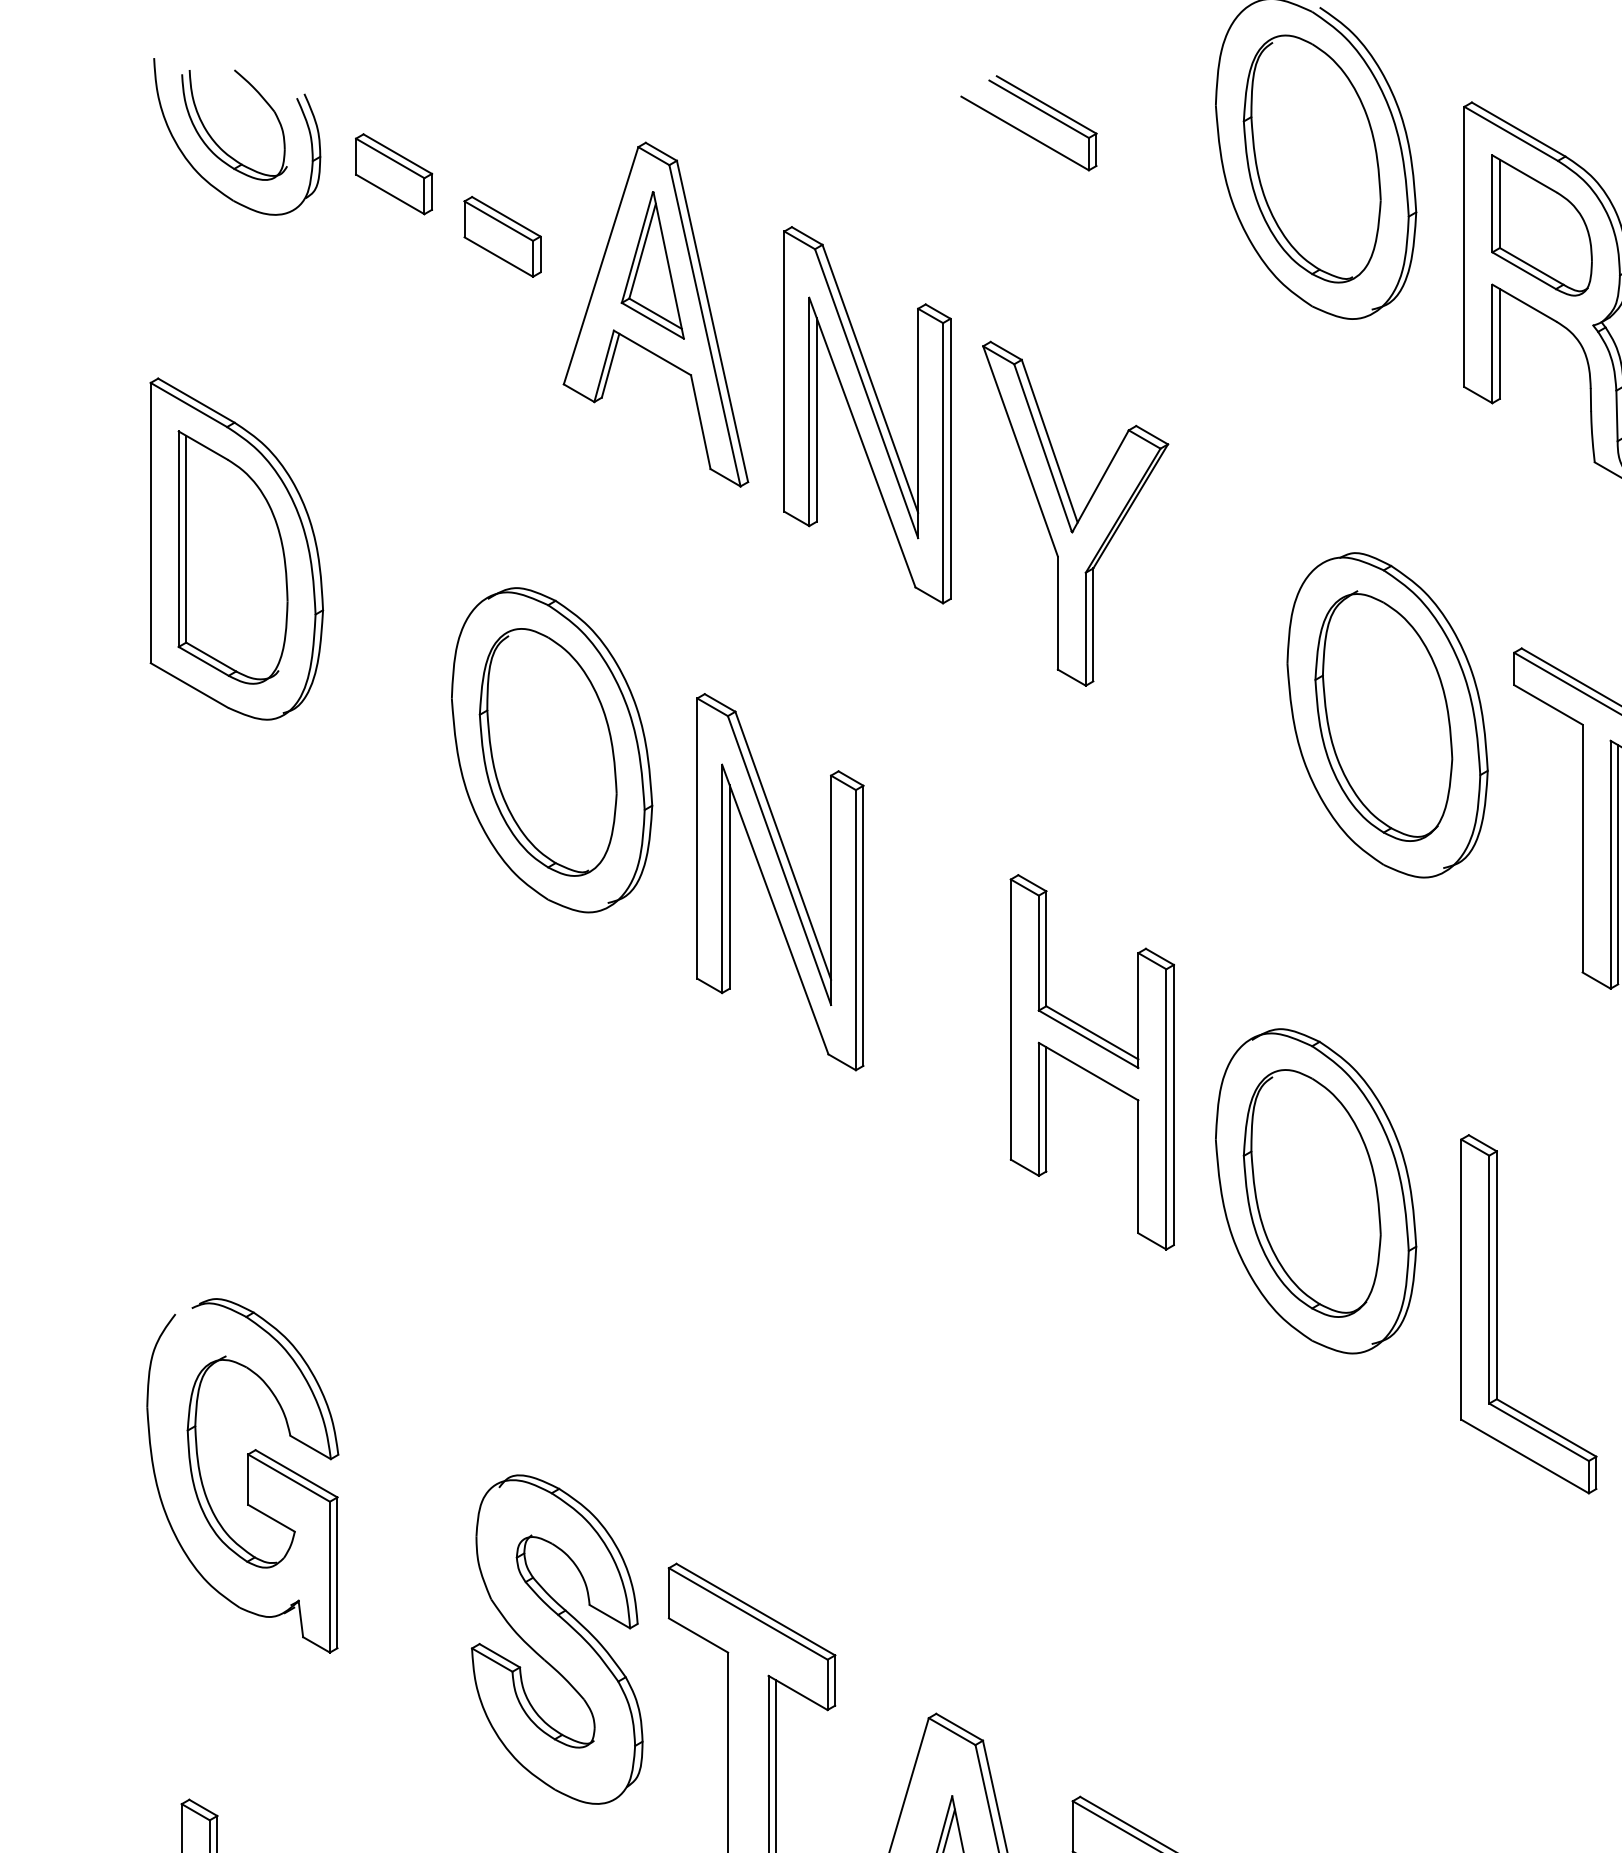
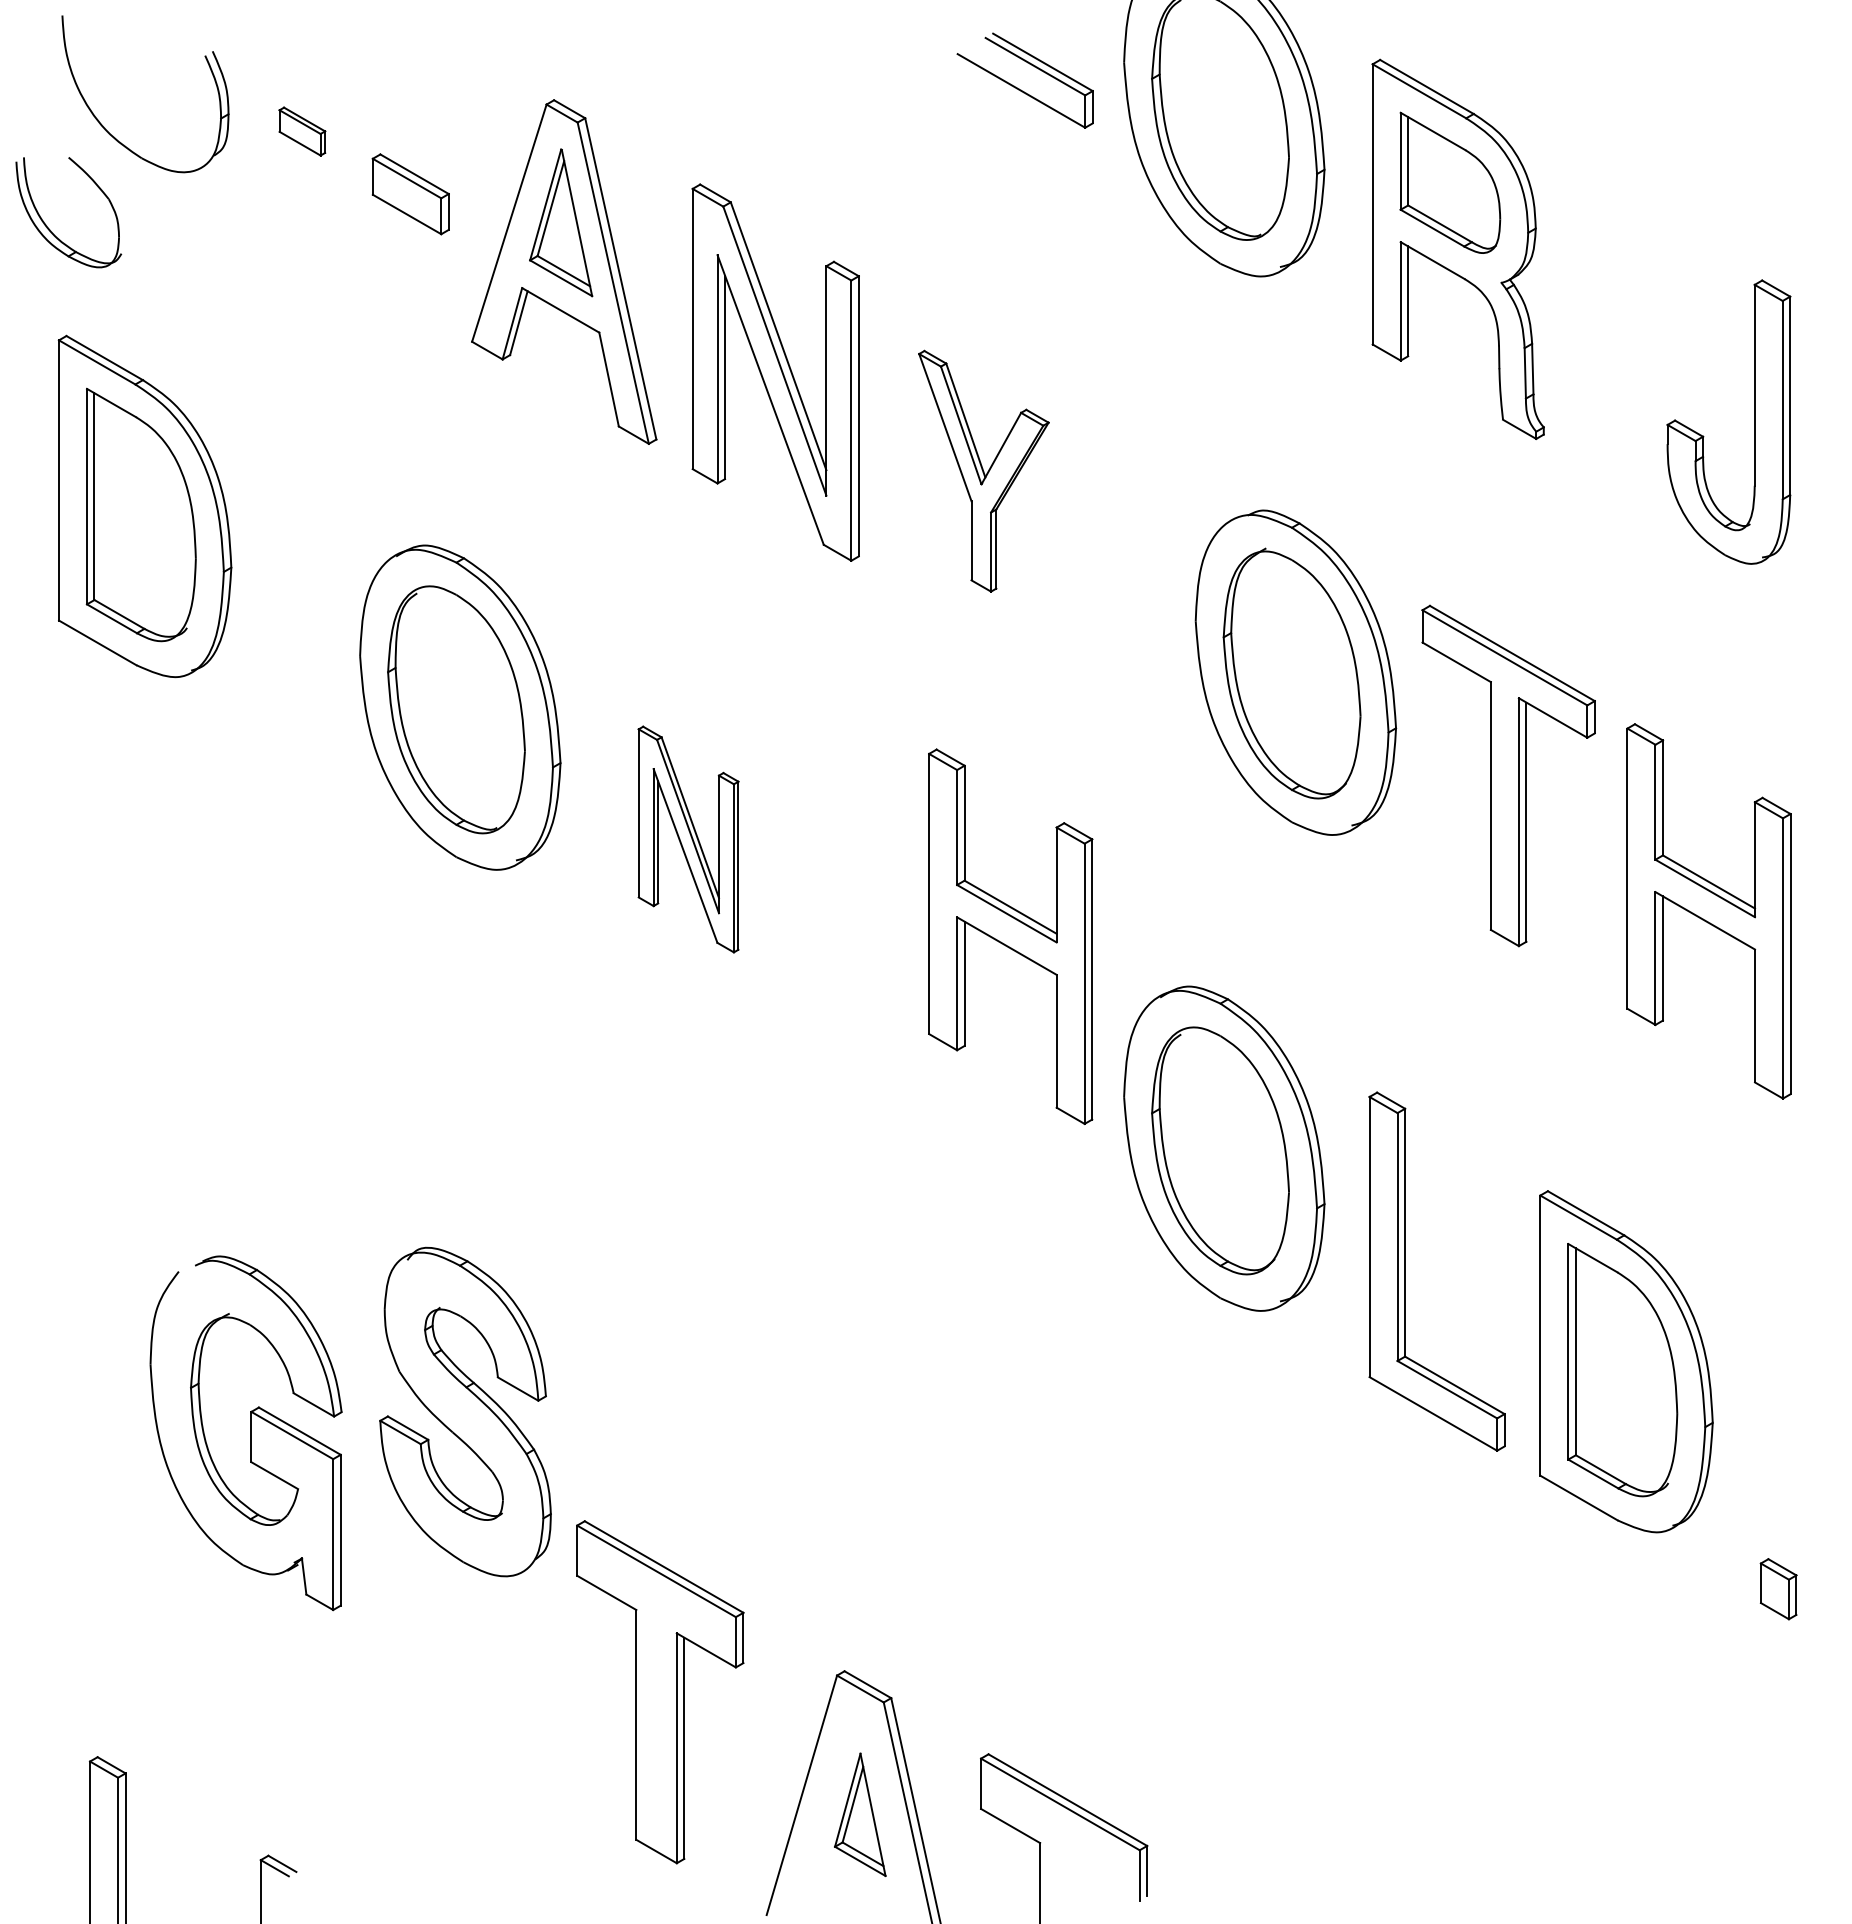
part: (1023, 131) -> (1019, 88), moved
part: (216, 142) -> (50, 229), moved
part: (394, 174) -> (302, 131), size x0.6
part: (1075, 514) -> (983, 471), size x0.7
part: (780, 882) -> (688, 839), size x0.6
part: (1092, 1062) -> (1010, 936), moved
part: (242, 1476) -> (245, 1433), moved
part: (557, 1639) -> (465, 1411), moved

